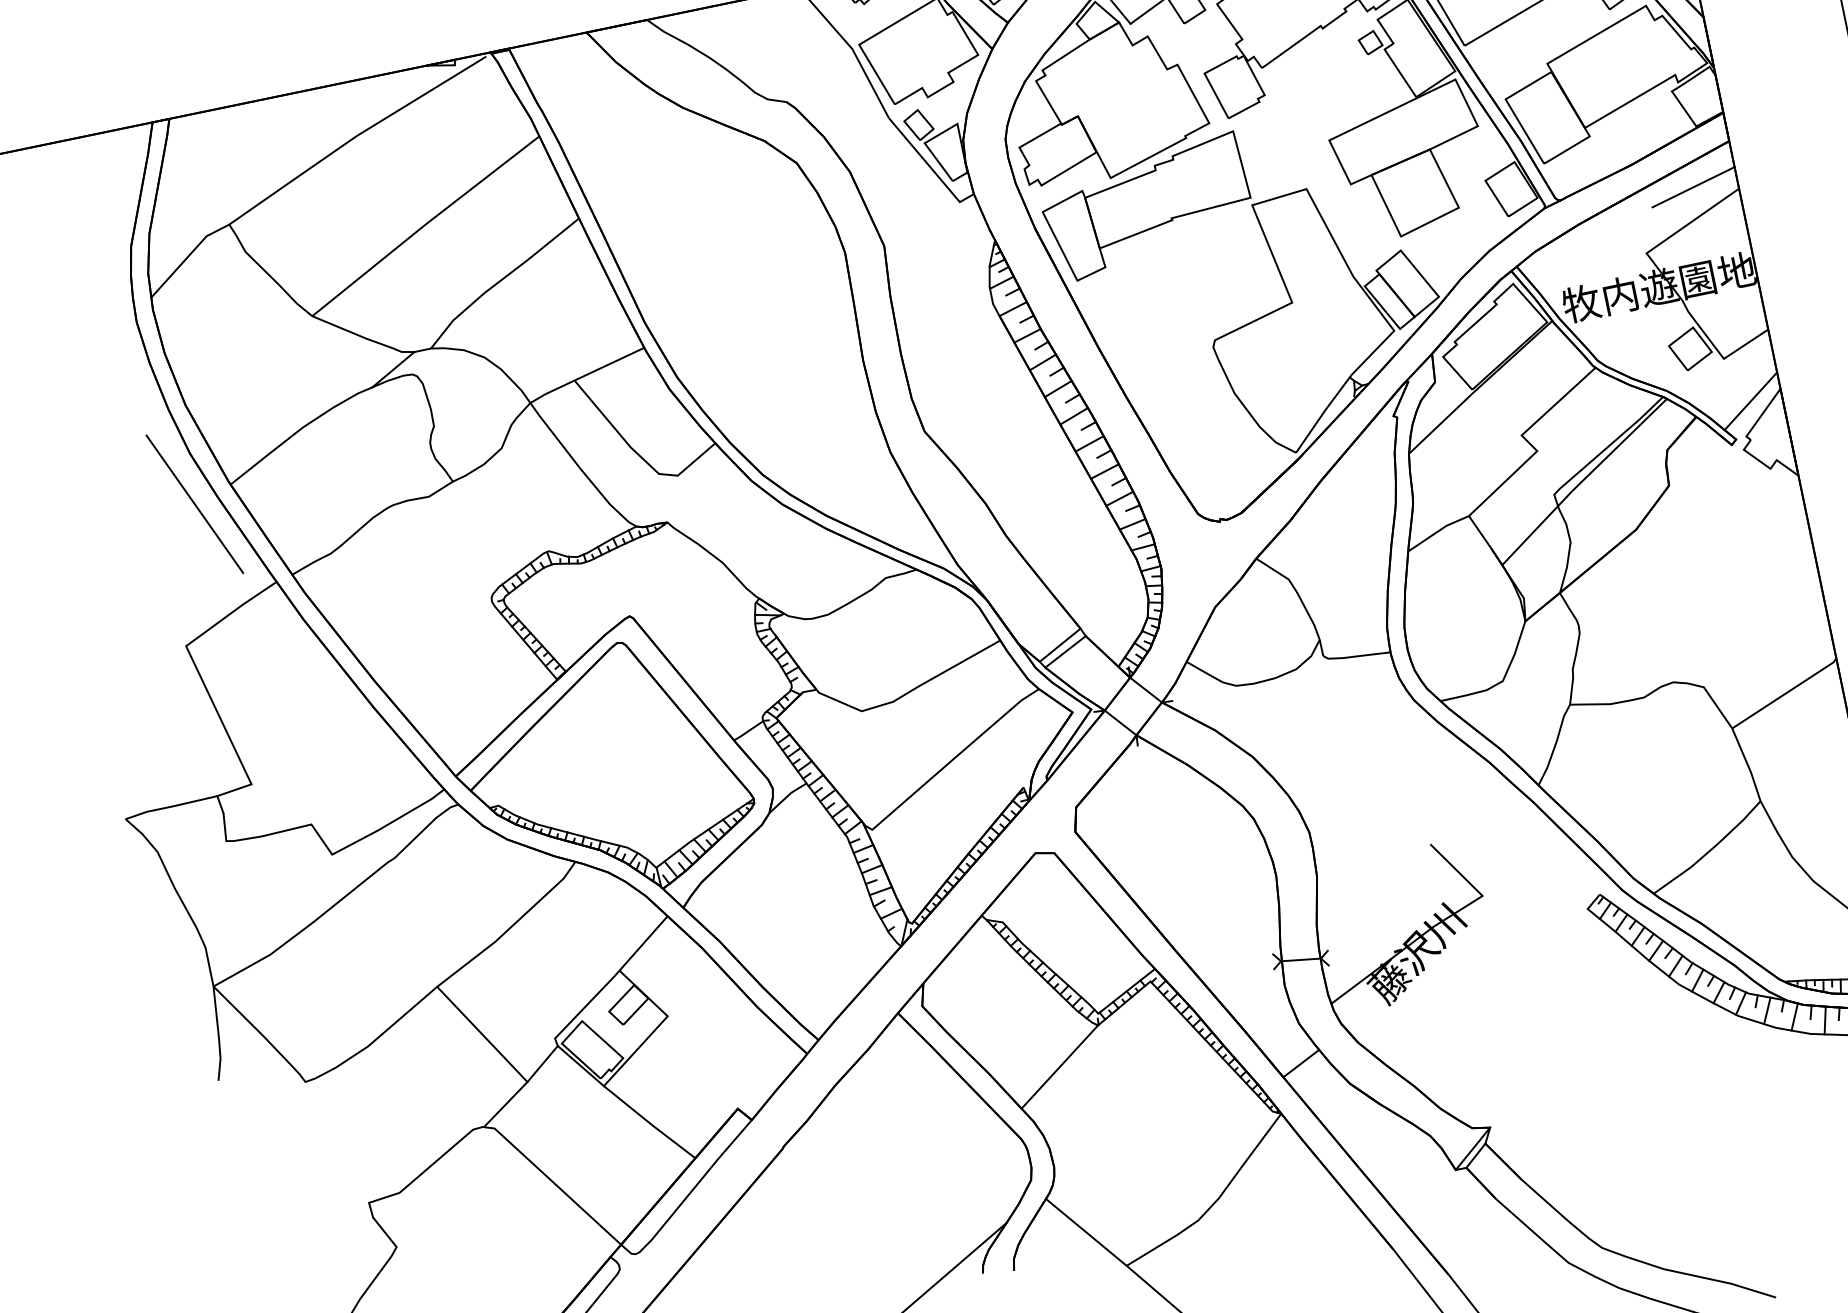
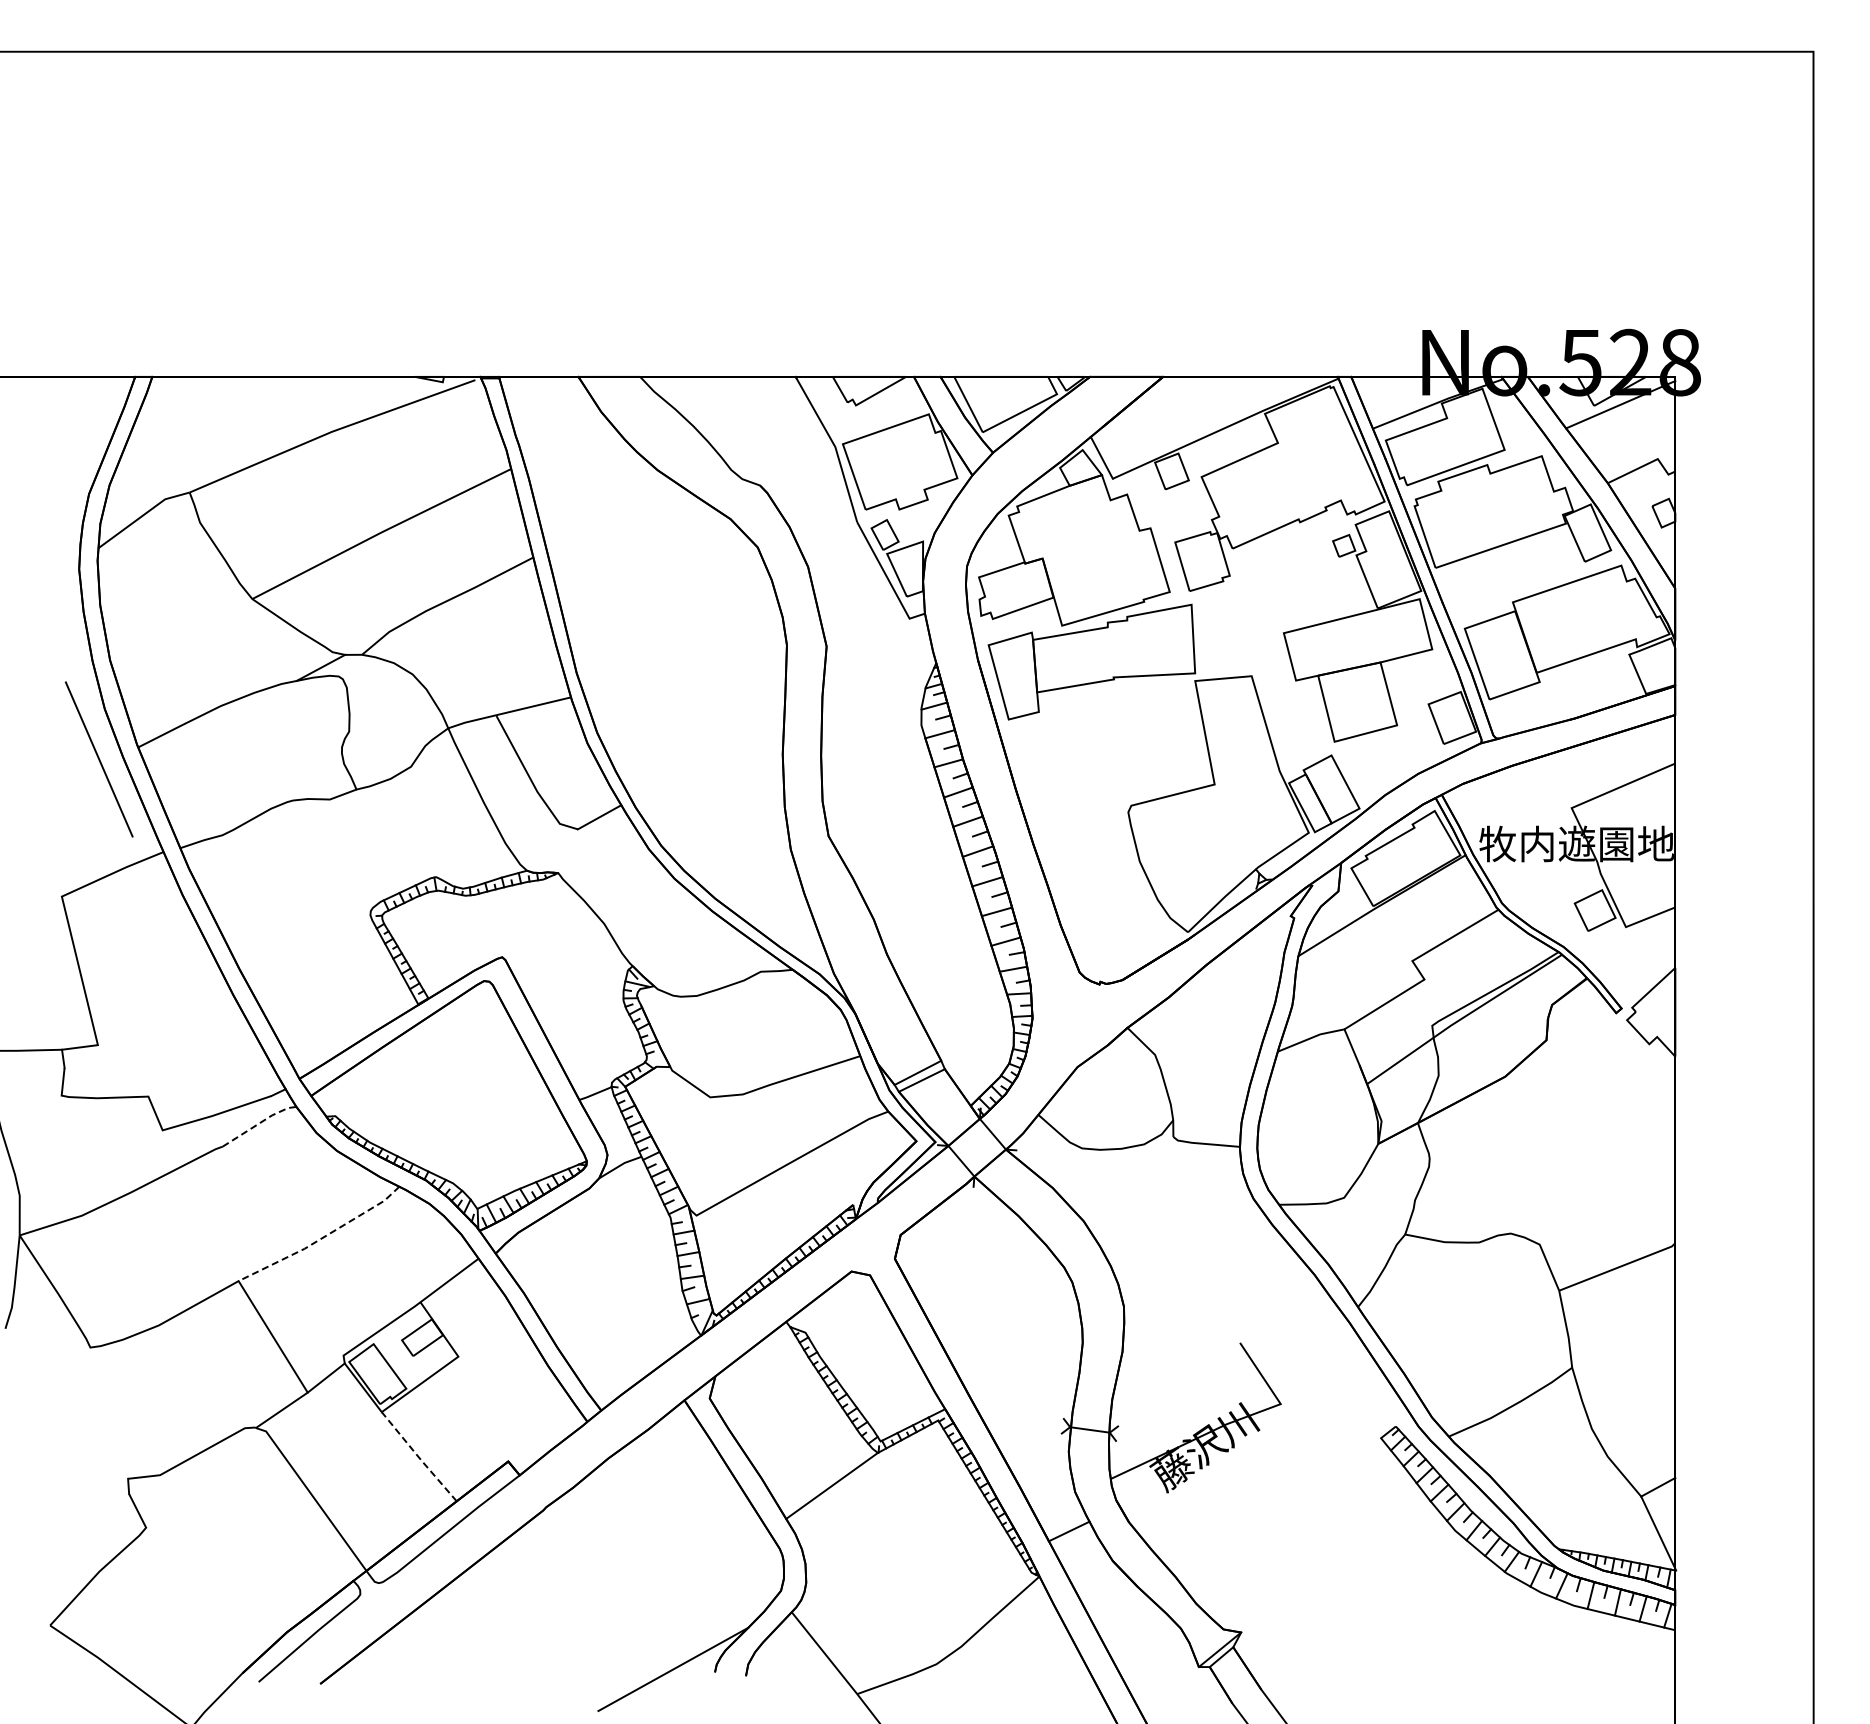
line: (1692, 186) -> (1630, 752), removed
line: (1750, 400) -> (1643, 973), removed
line: (425, 828) -> (259, 1123), solid -> dashed
line: (509, 928) -> (321, 1238), solid -> dashed
line: (649, 1123) -> (418, 1457), solid -> dashed

